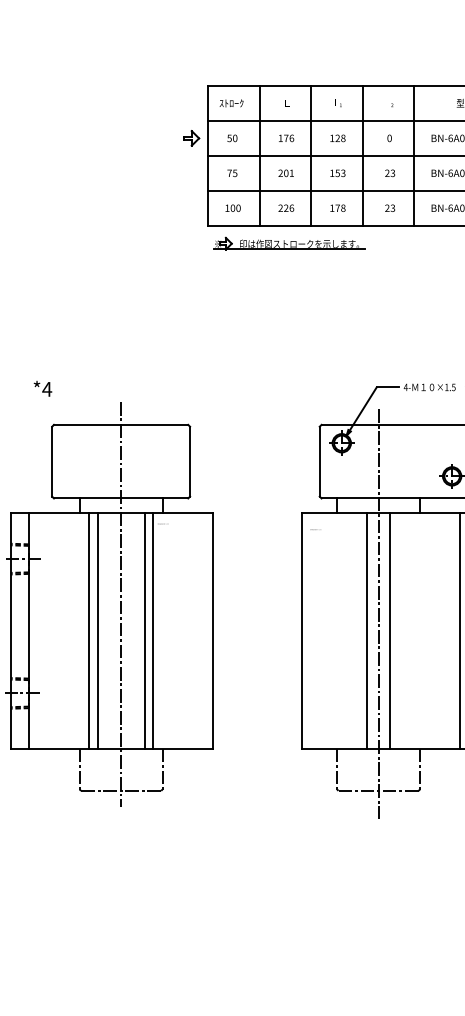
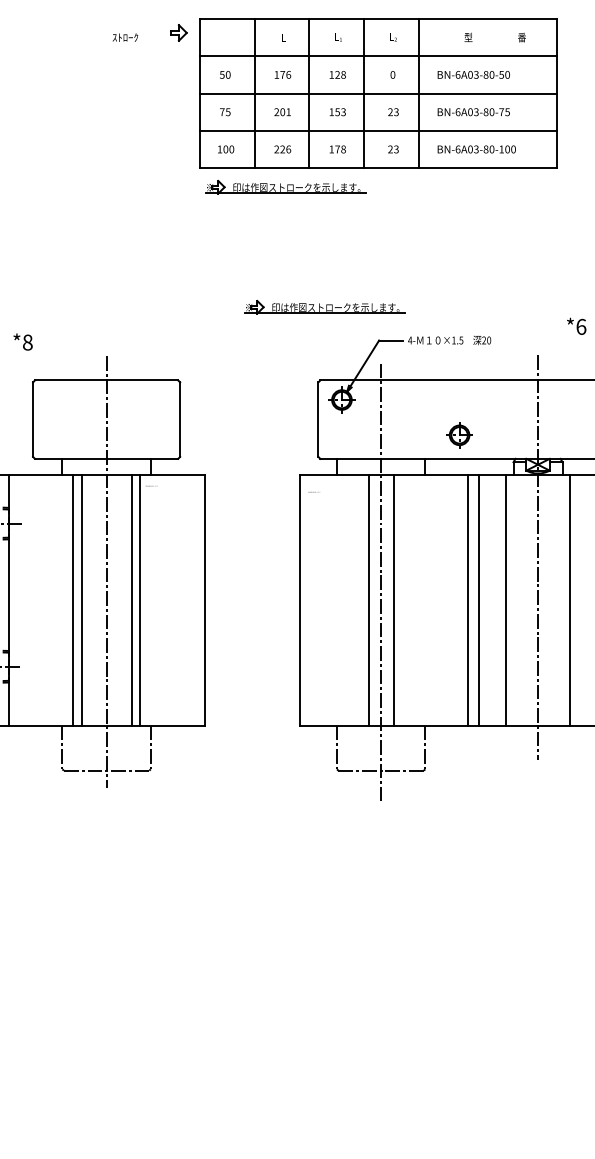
text: (231, 103) -> (125, 37), moved
part: (191, 137) -> (178, 32), moved
part: (325, 355) -> (324, 306), added
text: (46, 389) -> (27, 342), *4 -> *8

